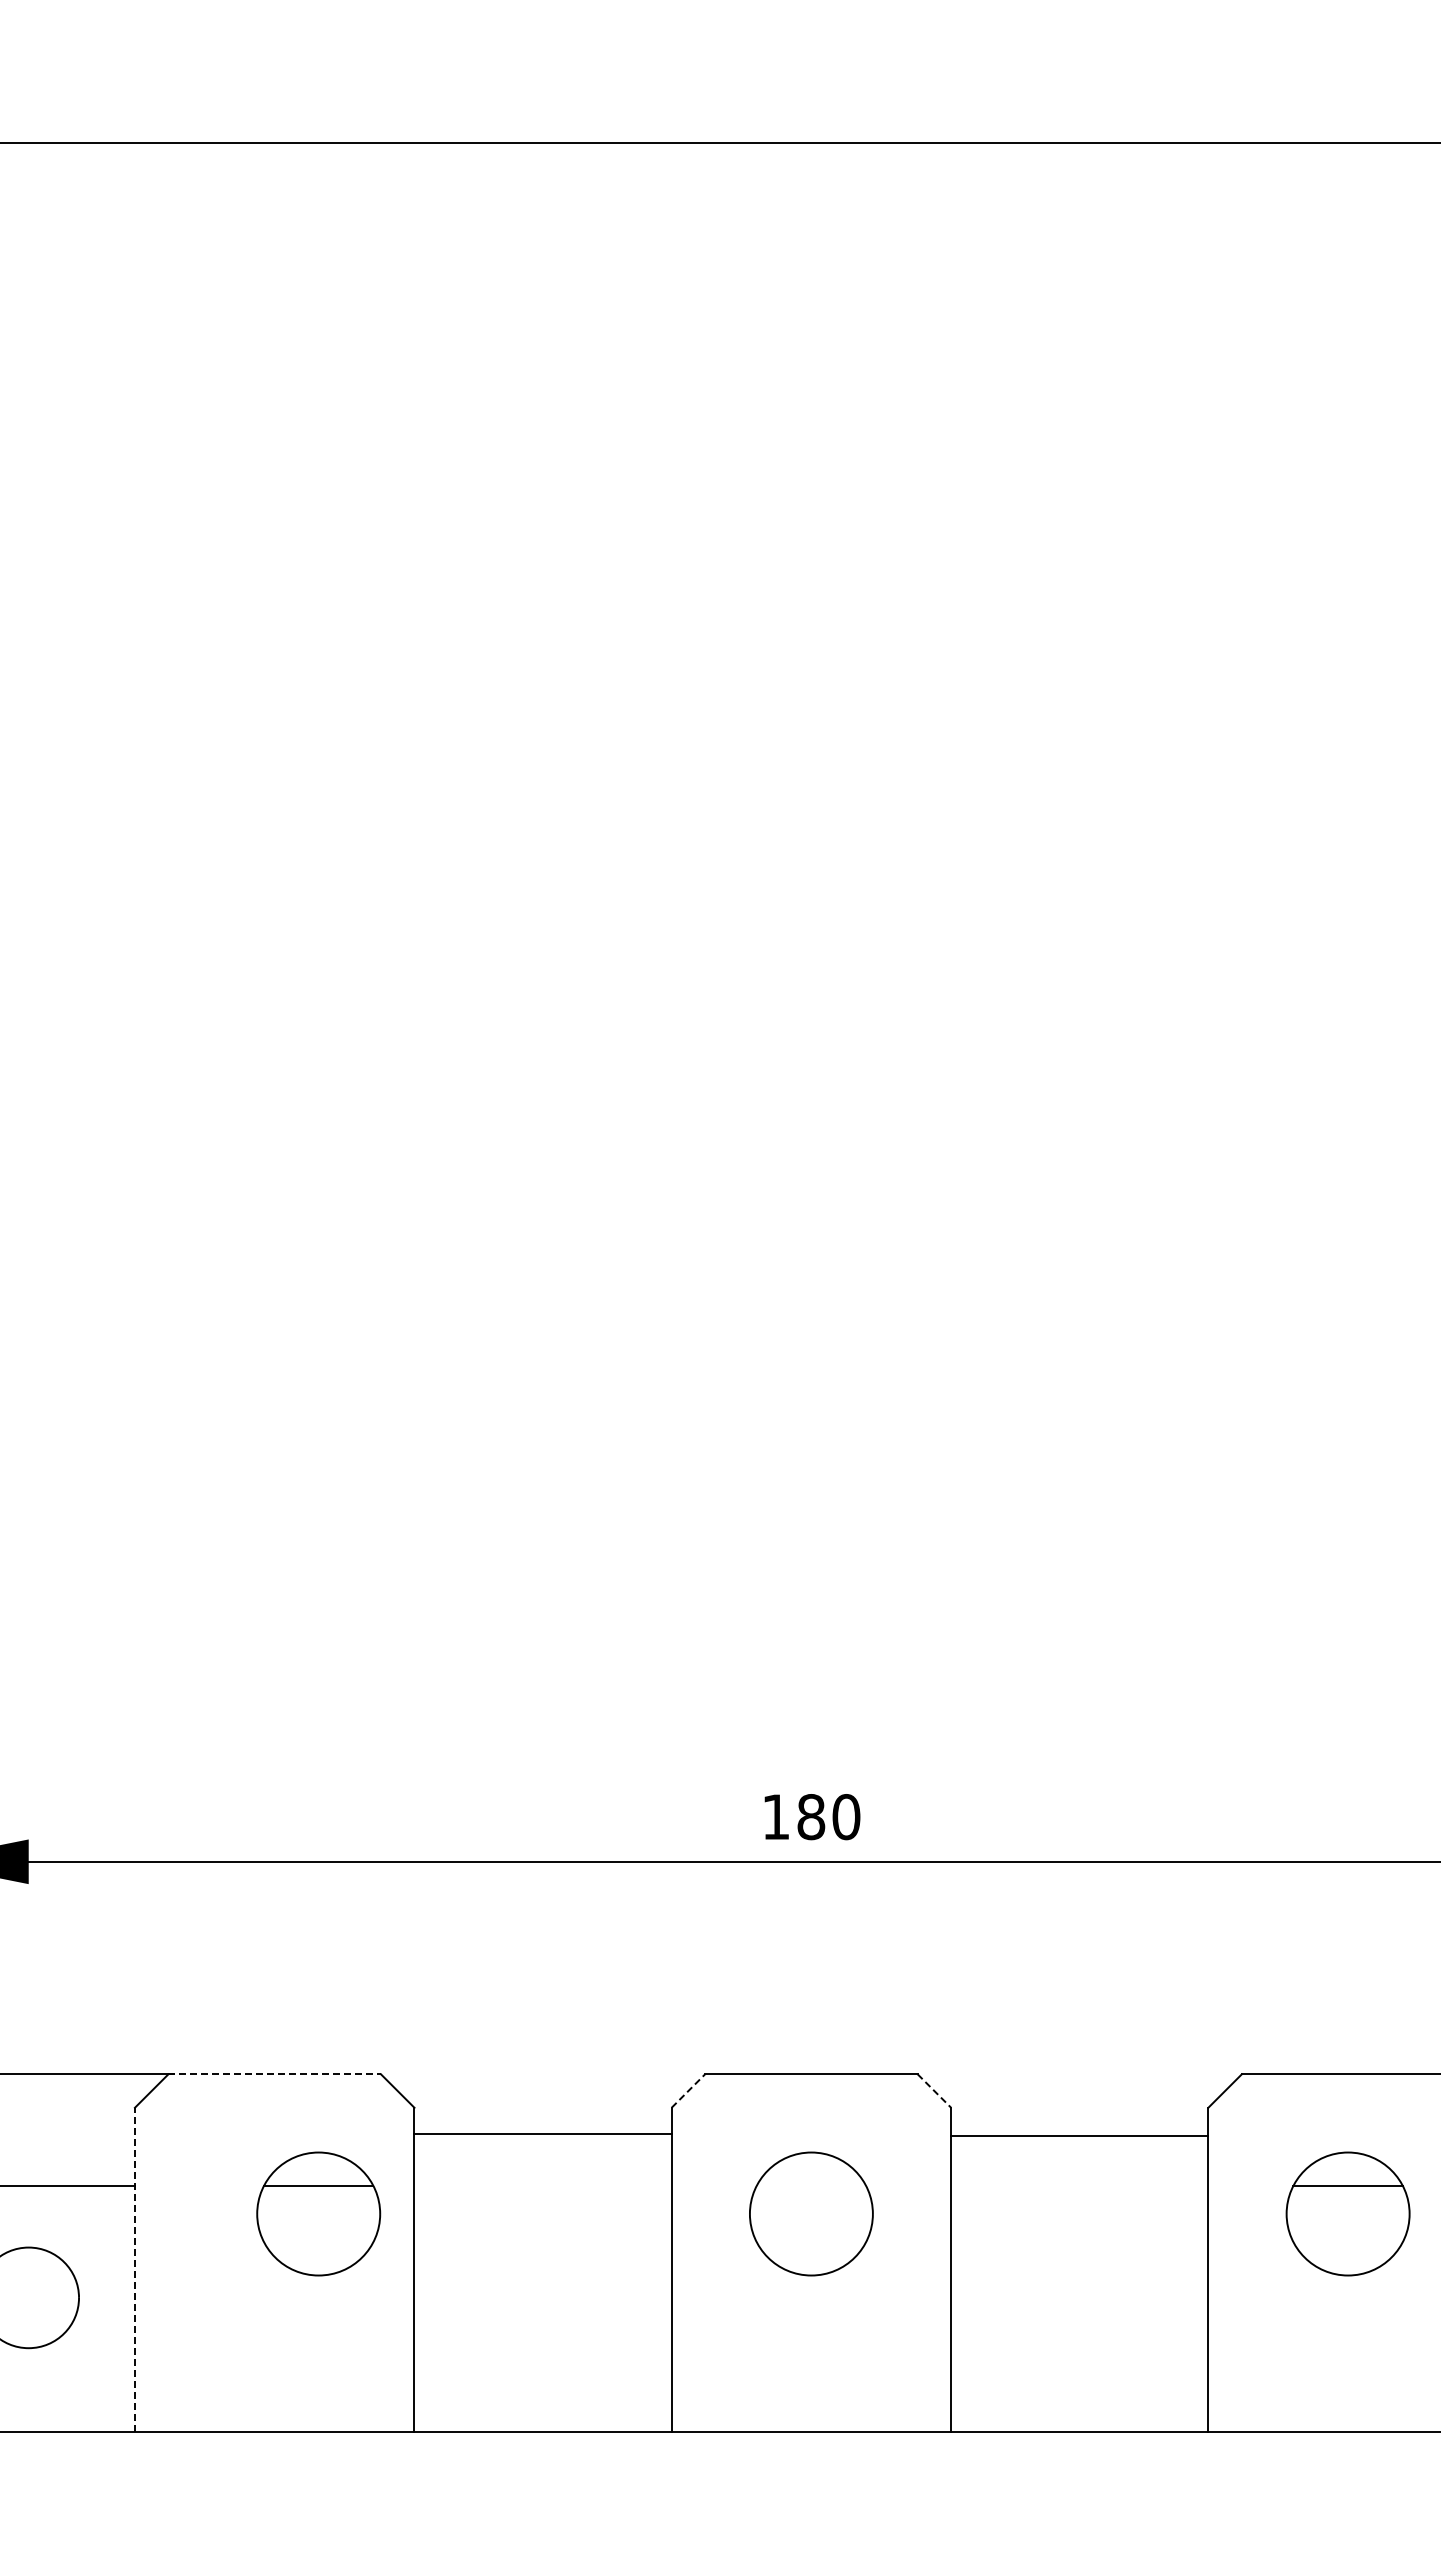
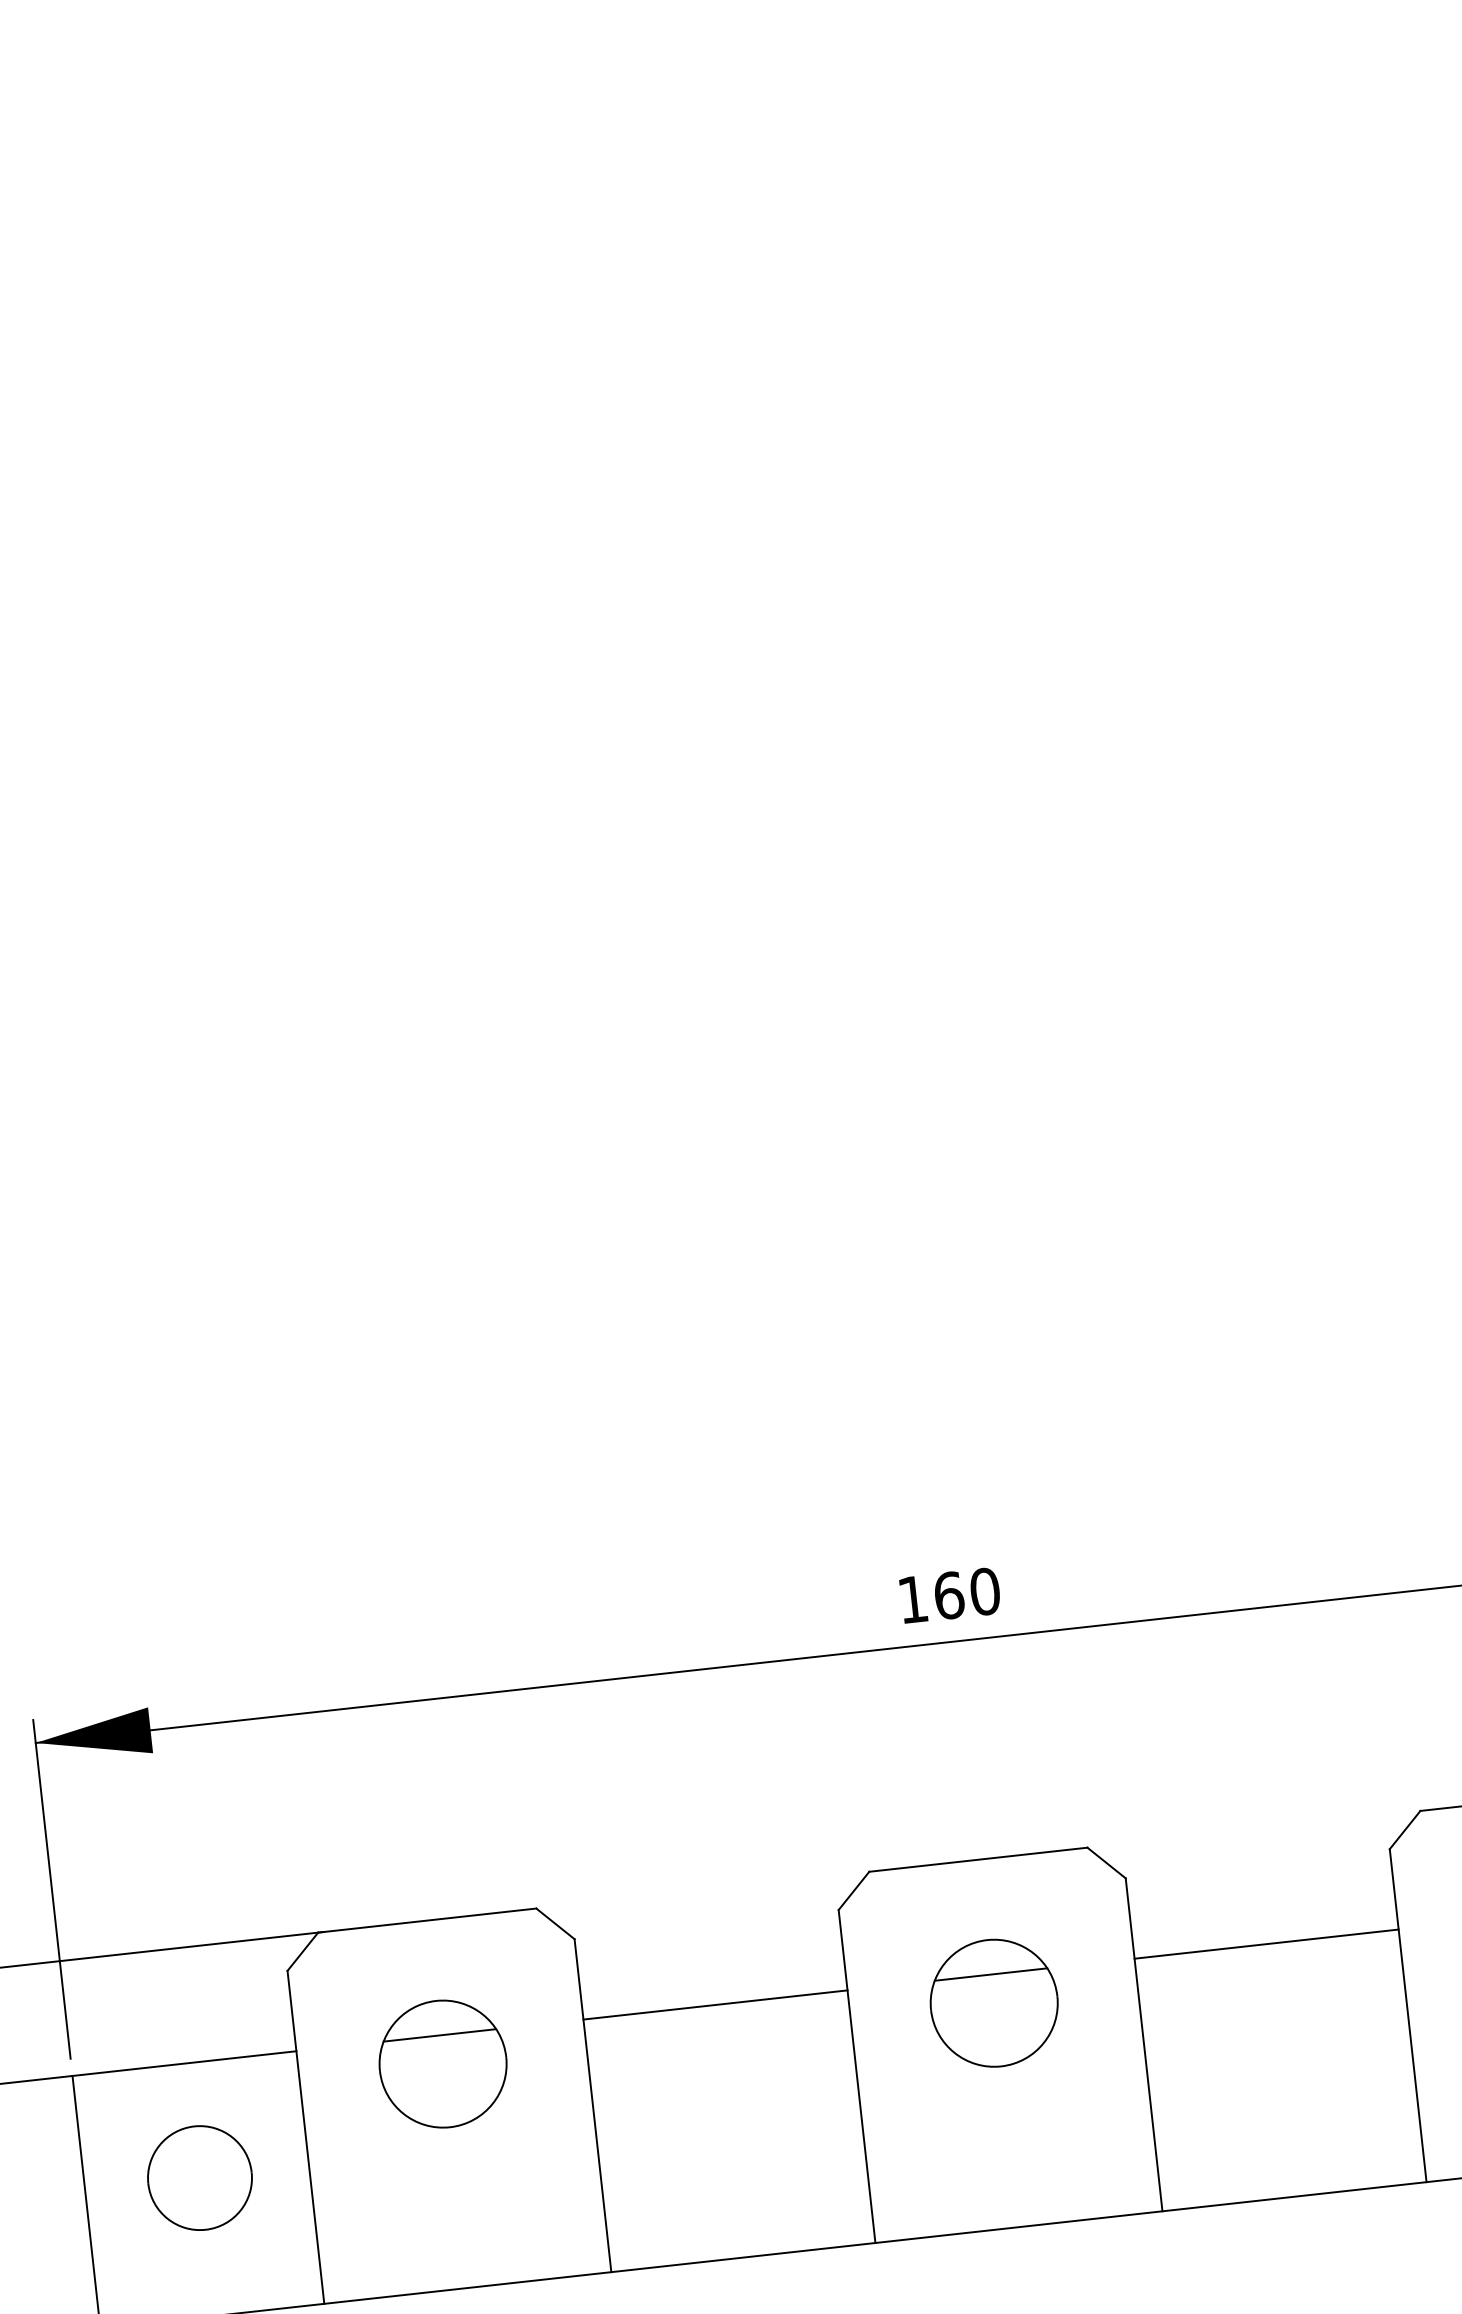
text: (811, 1817) -> (949, 1596), 180 -> 160
line: (275, 2074) -> (428, 1920), dashed -> solid
line: (688, 2091) -> (854, 1891), dashed -> solid
line: (934, 2091) -> (1106, 1863), dashed -> solid
line: (542, 2134) -> (714, 2005), moved
line: (1079, 2136) -> (1266, 1944), moved
line: (811, 2186) -> (991, 1974), added
part: (318, 2213) -> (442, 2063), moved
line: (134, 2269) -> (305, 2136), dashed -> solid

